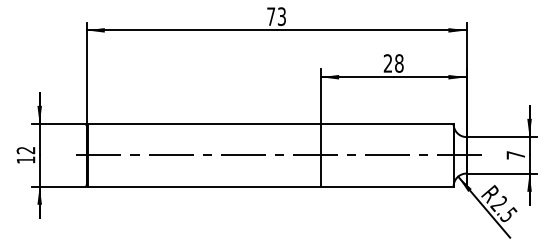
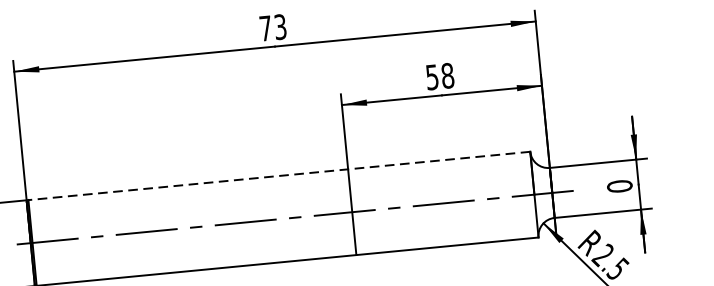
text: (387, 63) -> (431, 77), 28 -> 58
line: (270, 124) -> (279, 176), solid -> dashed
text: (515, 154) -> (619, 185), 7 -> 0

